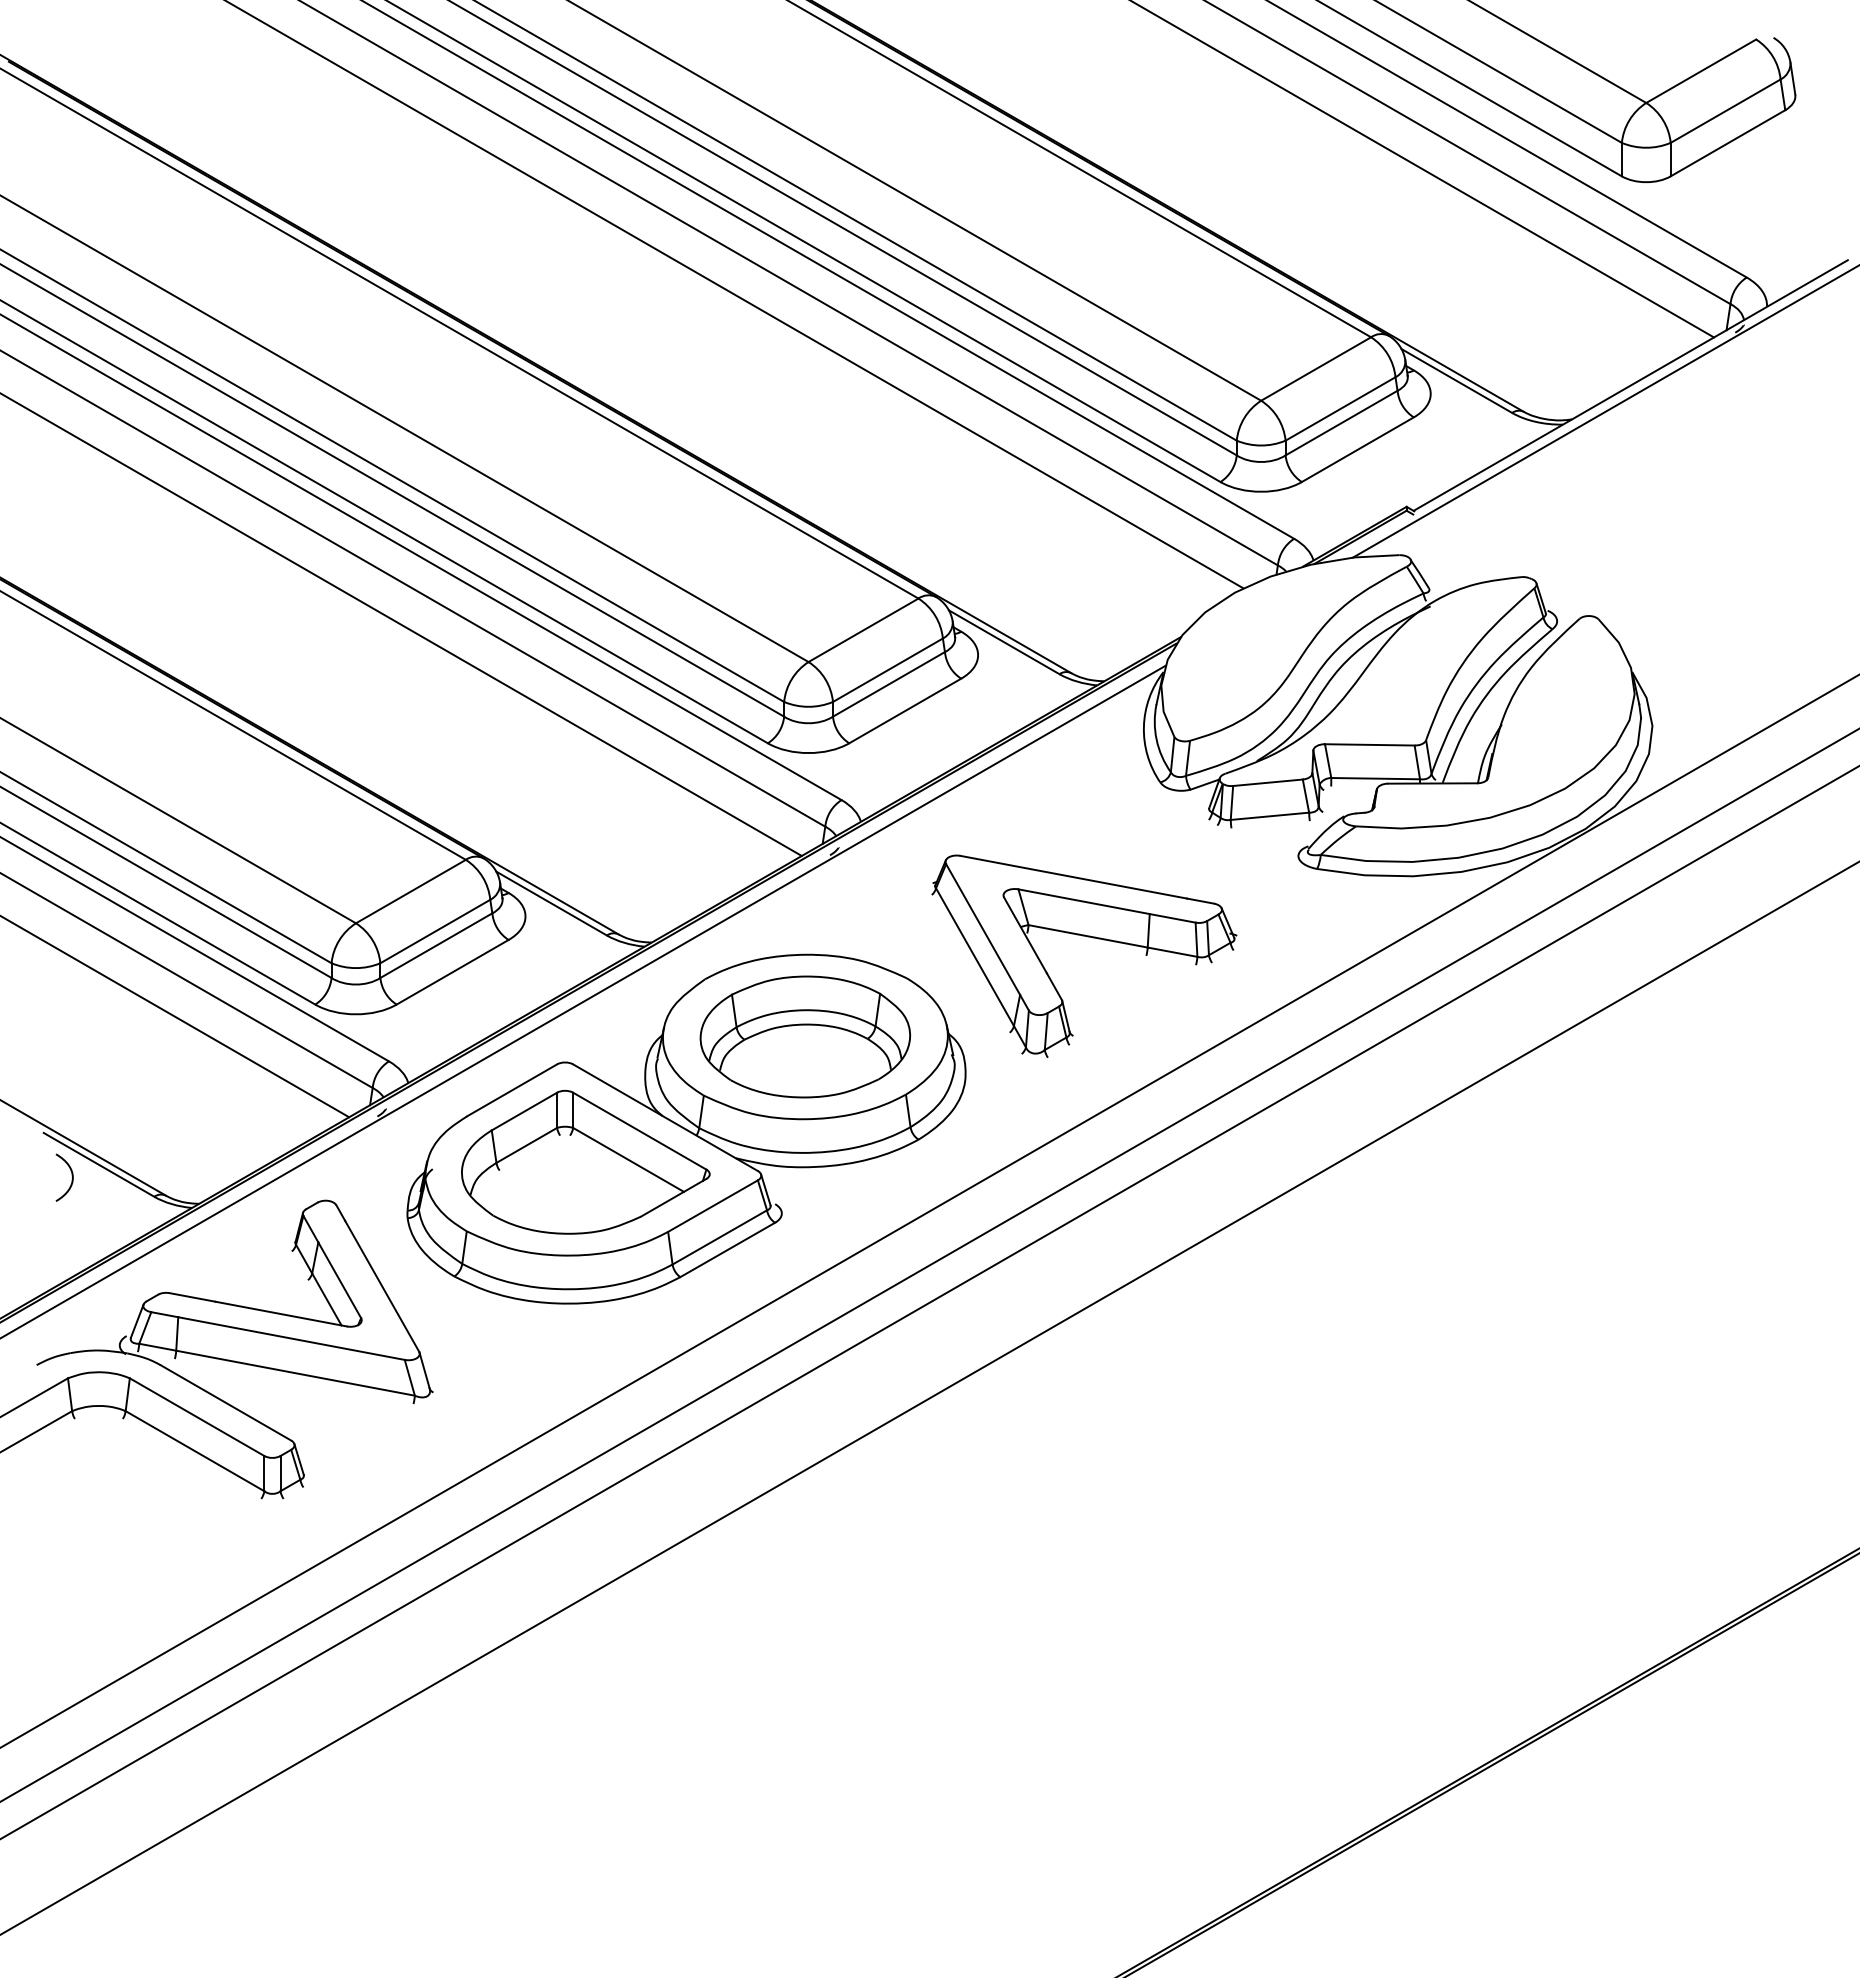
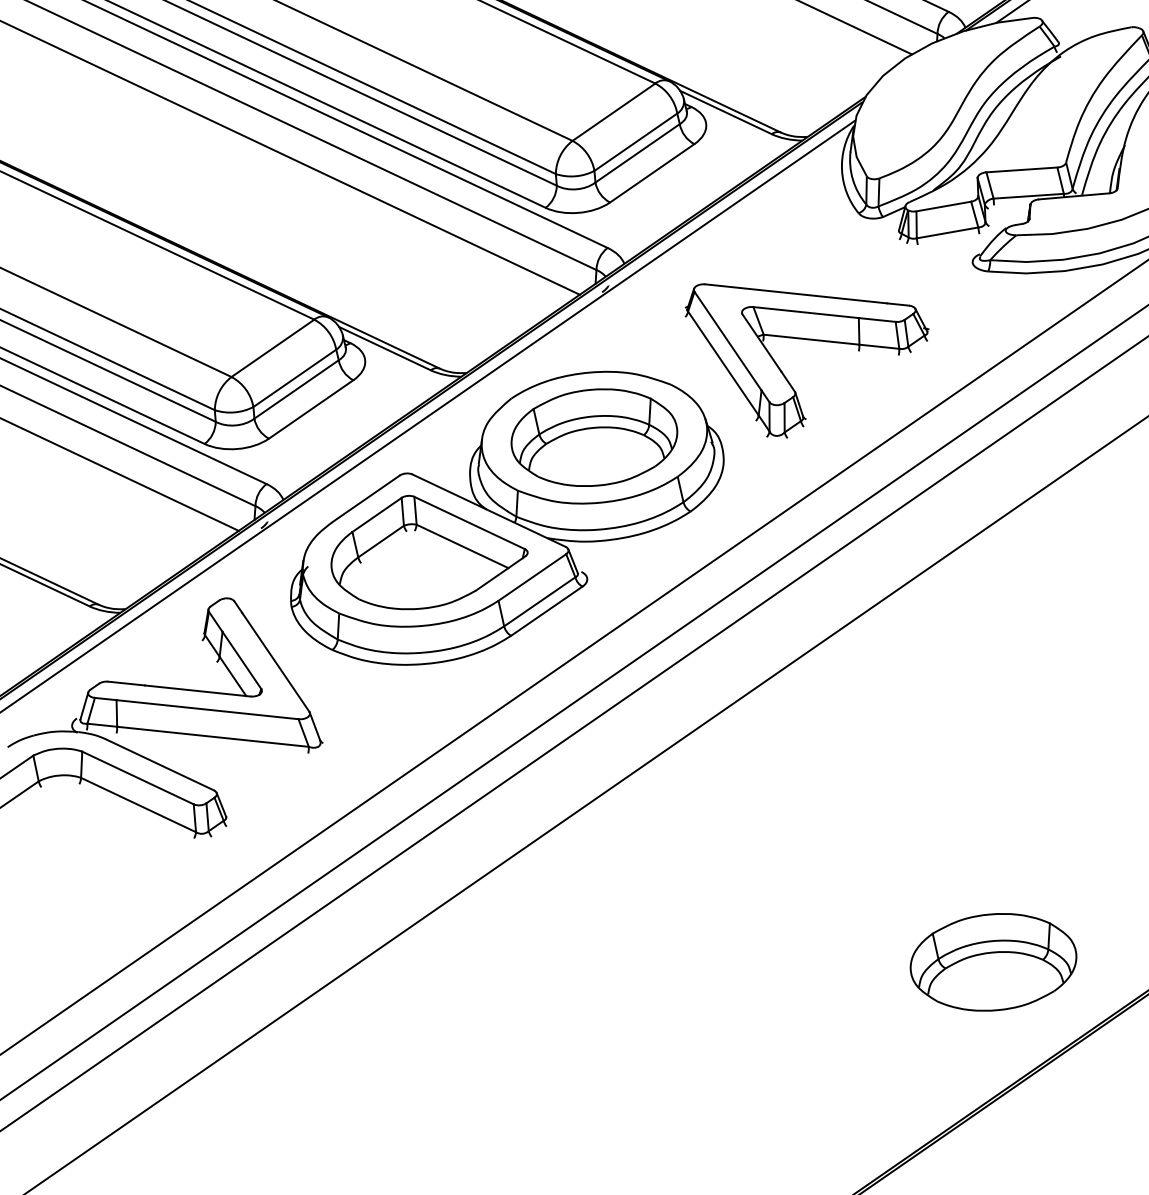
curve: (71, 1175) -> (22, 595), removed
part: (1252, 1736) -> (993, 961), added

